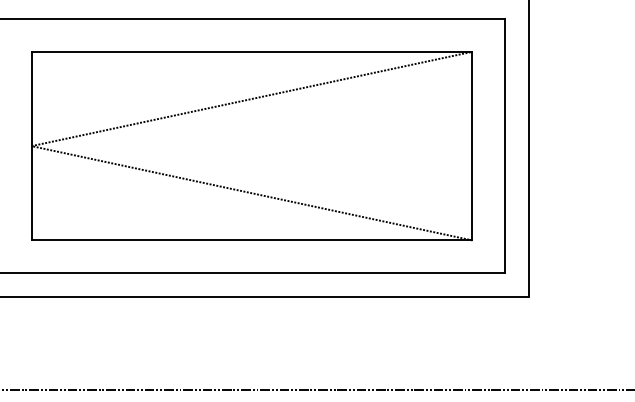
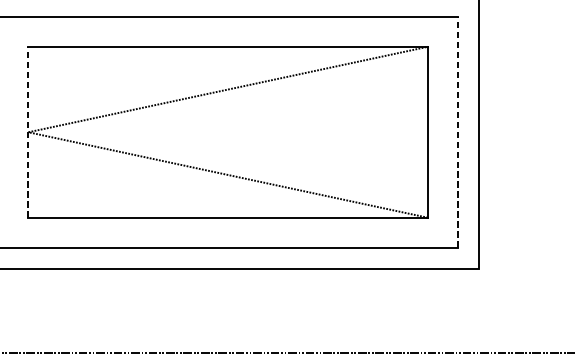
line: (31, 145) -> (28, 131), solid -> dashed
line: (505, 145) -> (457, 131), solid -> dashed

